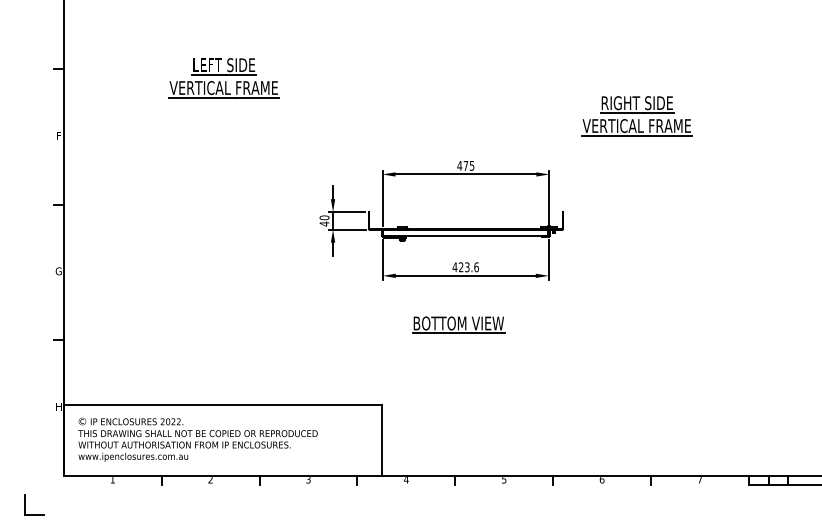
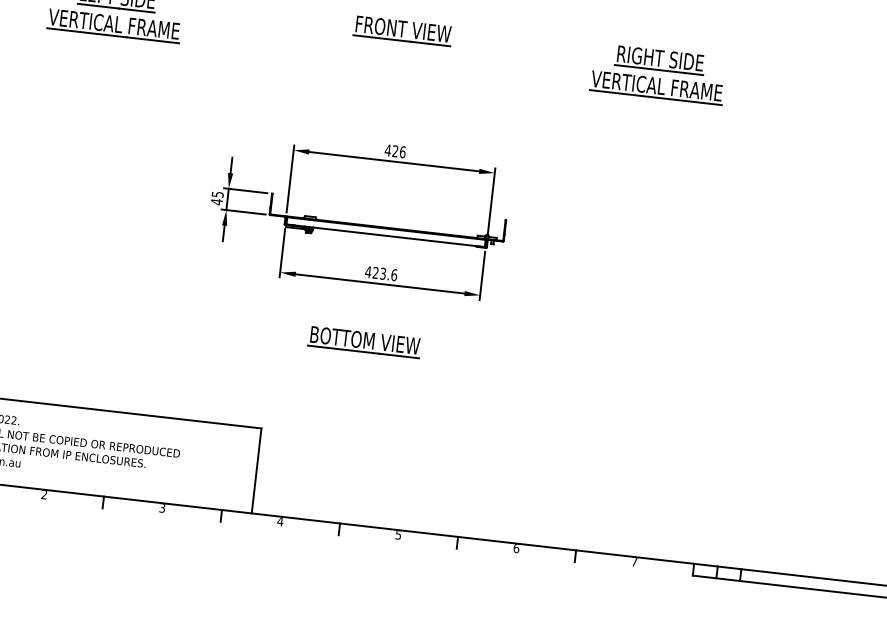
part: (460, 66) -> (402, 30), added
part: (636, 116) -> (657, 74), moved
text: (468, 165) -> (398, 151), 475 -> 426
text: (324, 217) -> (217, 194), 40 -> 45

